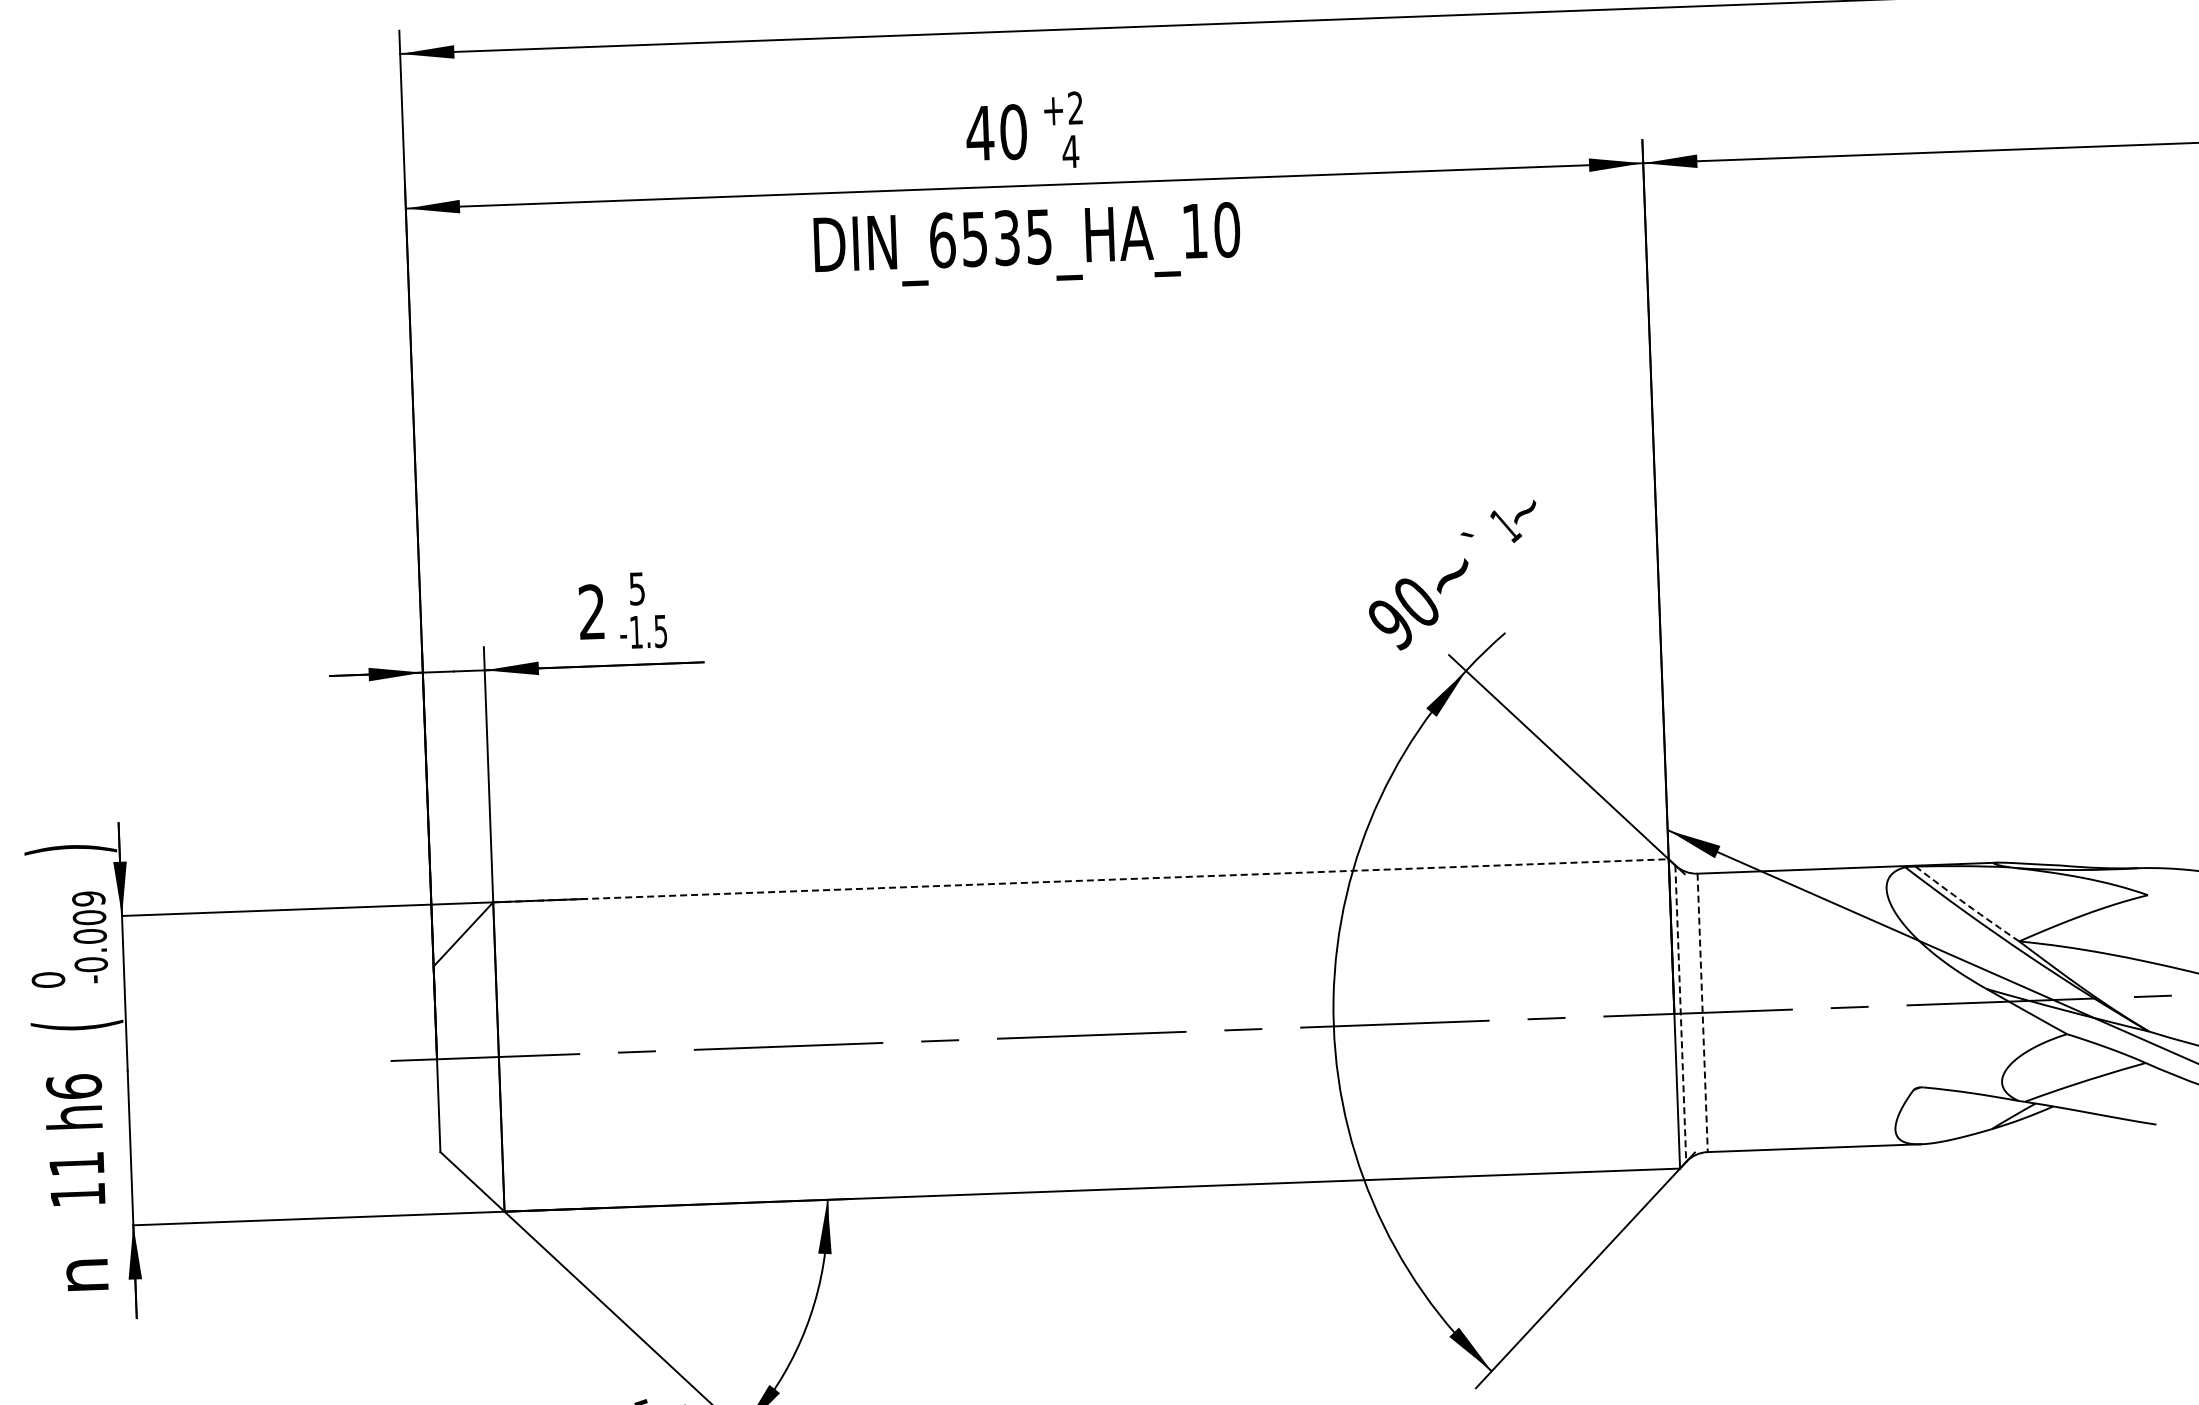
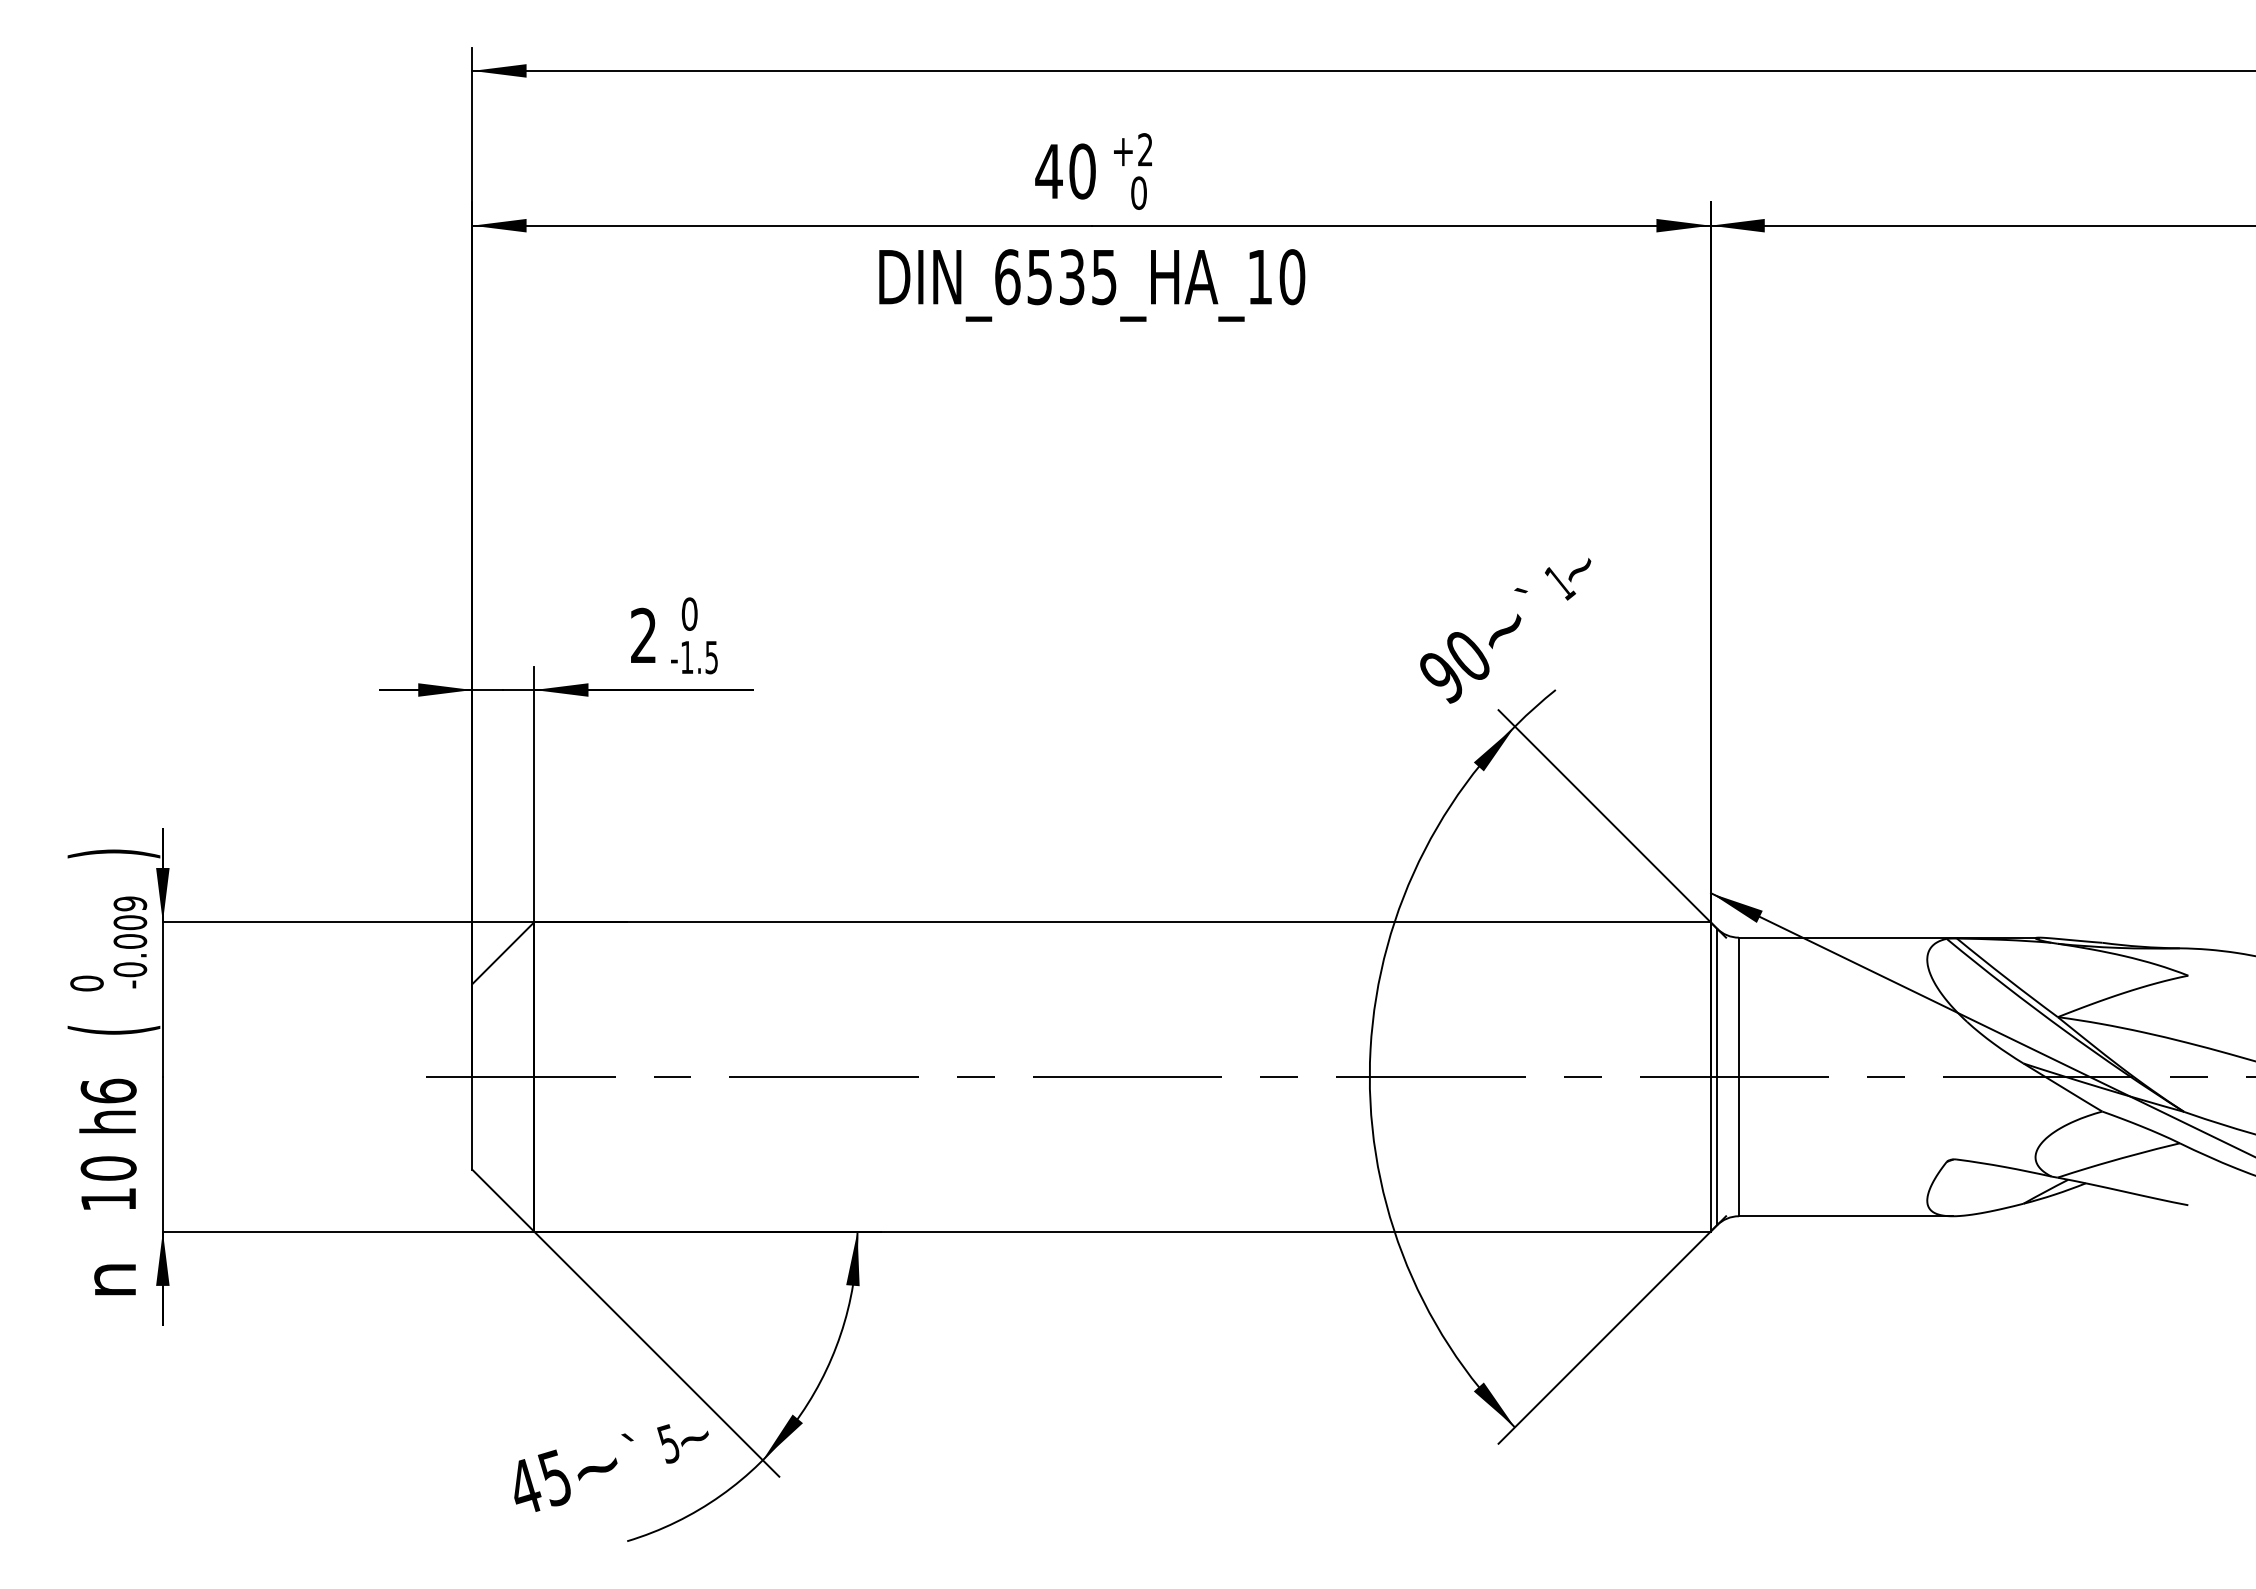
text: (1070, 151) -> (1138, 192), 4 -> 0
text: (636, 588) -> (689, 613), 5 -> 0
line: (1081, 881) -> (1122, 922), dashed -> solid
arc: (1966, 904) -> (2006, 978), dashed -> solid
line: (1702, 1013) -> (1738, 1077), dashed -> solid
line: (1681, 1014) -> (1717, 1077), dashed -> solid
text: (76, 1164) -> (108, 1168), 11 -> 10

